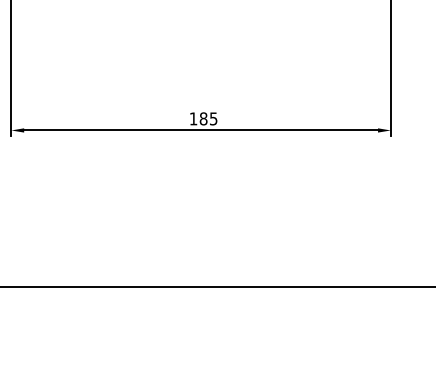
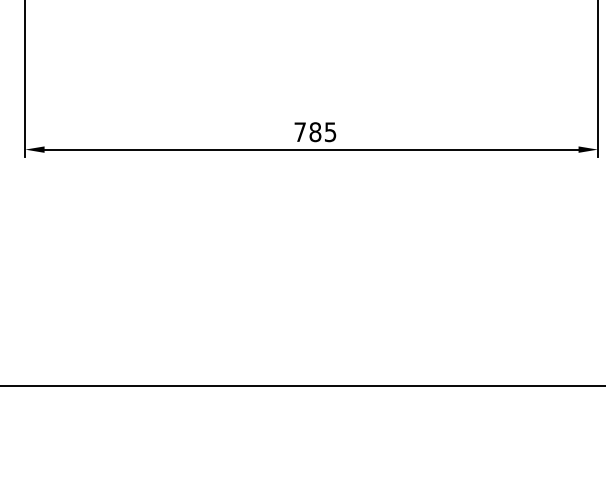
text: (193, 118) -> (300, 131), 185 -> 785

